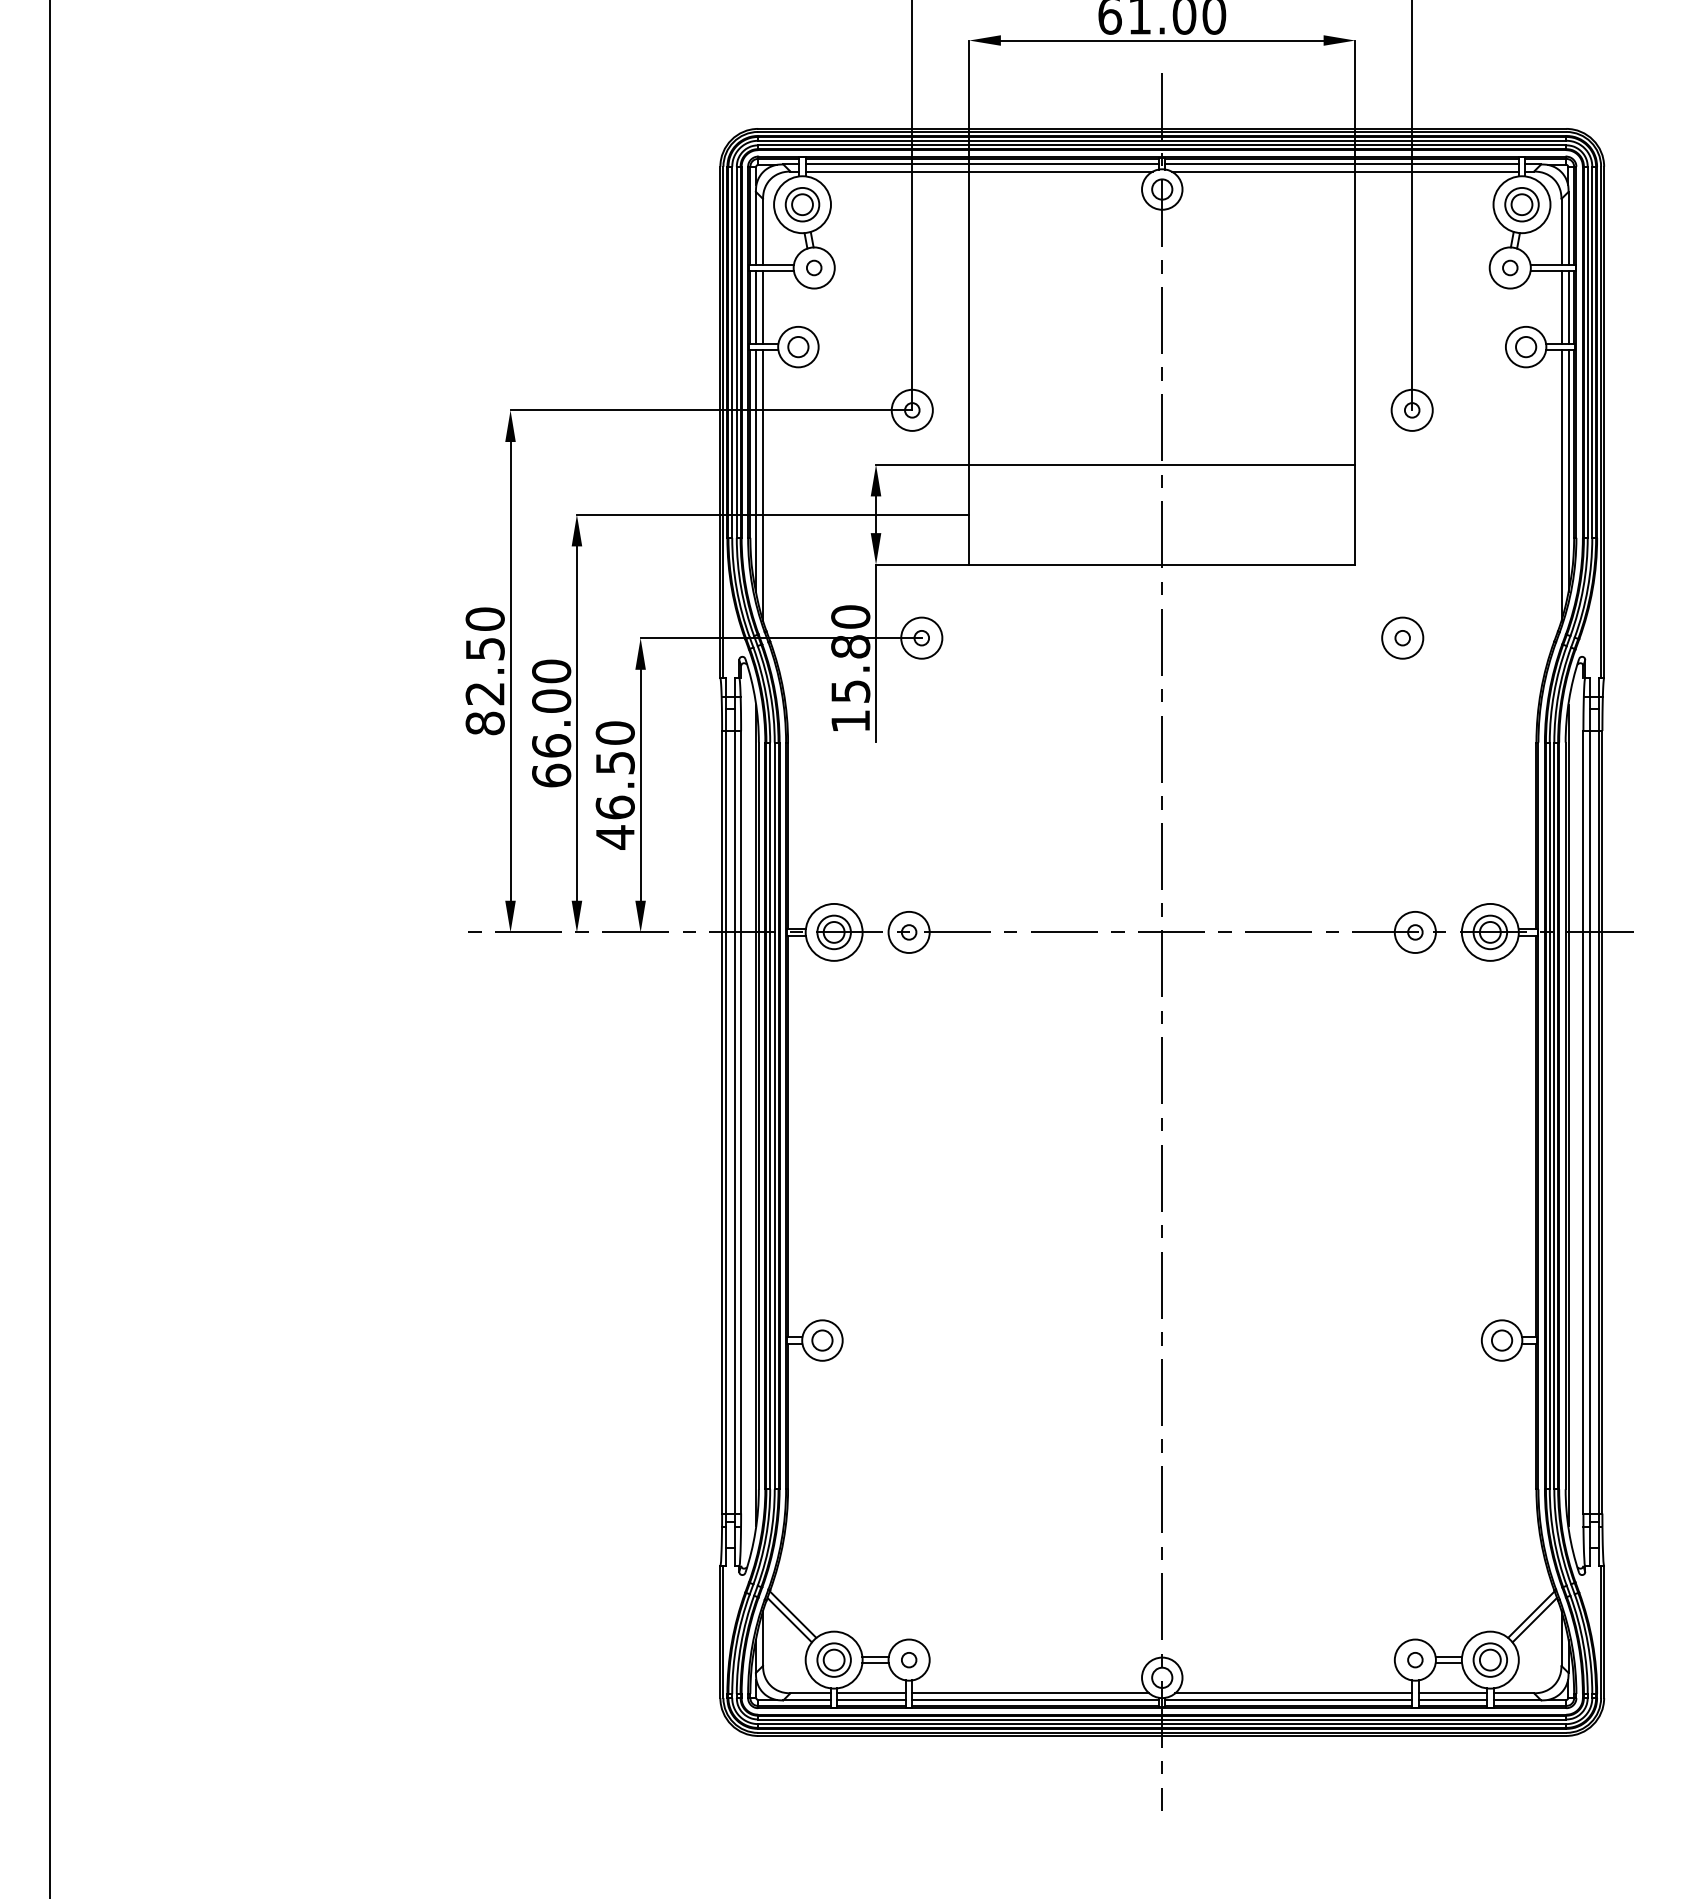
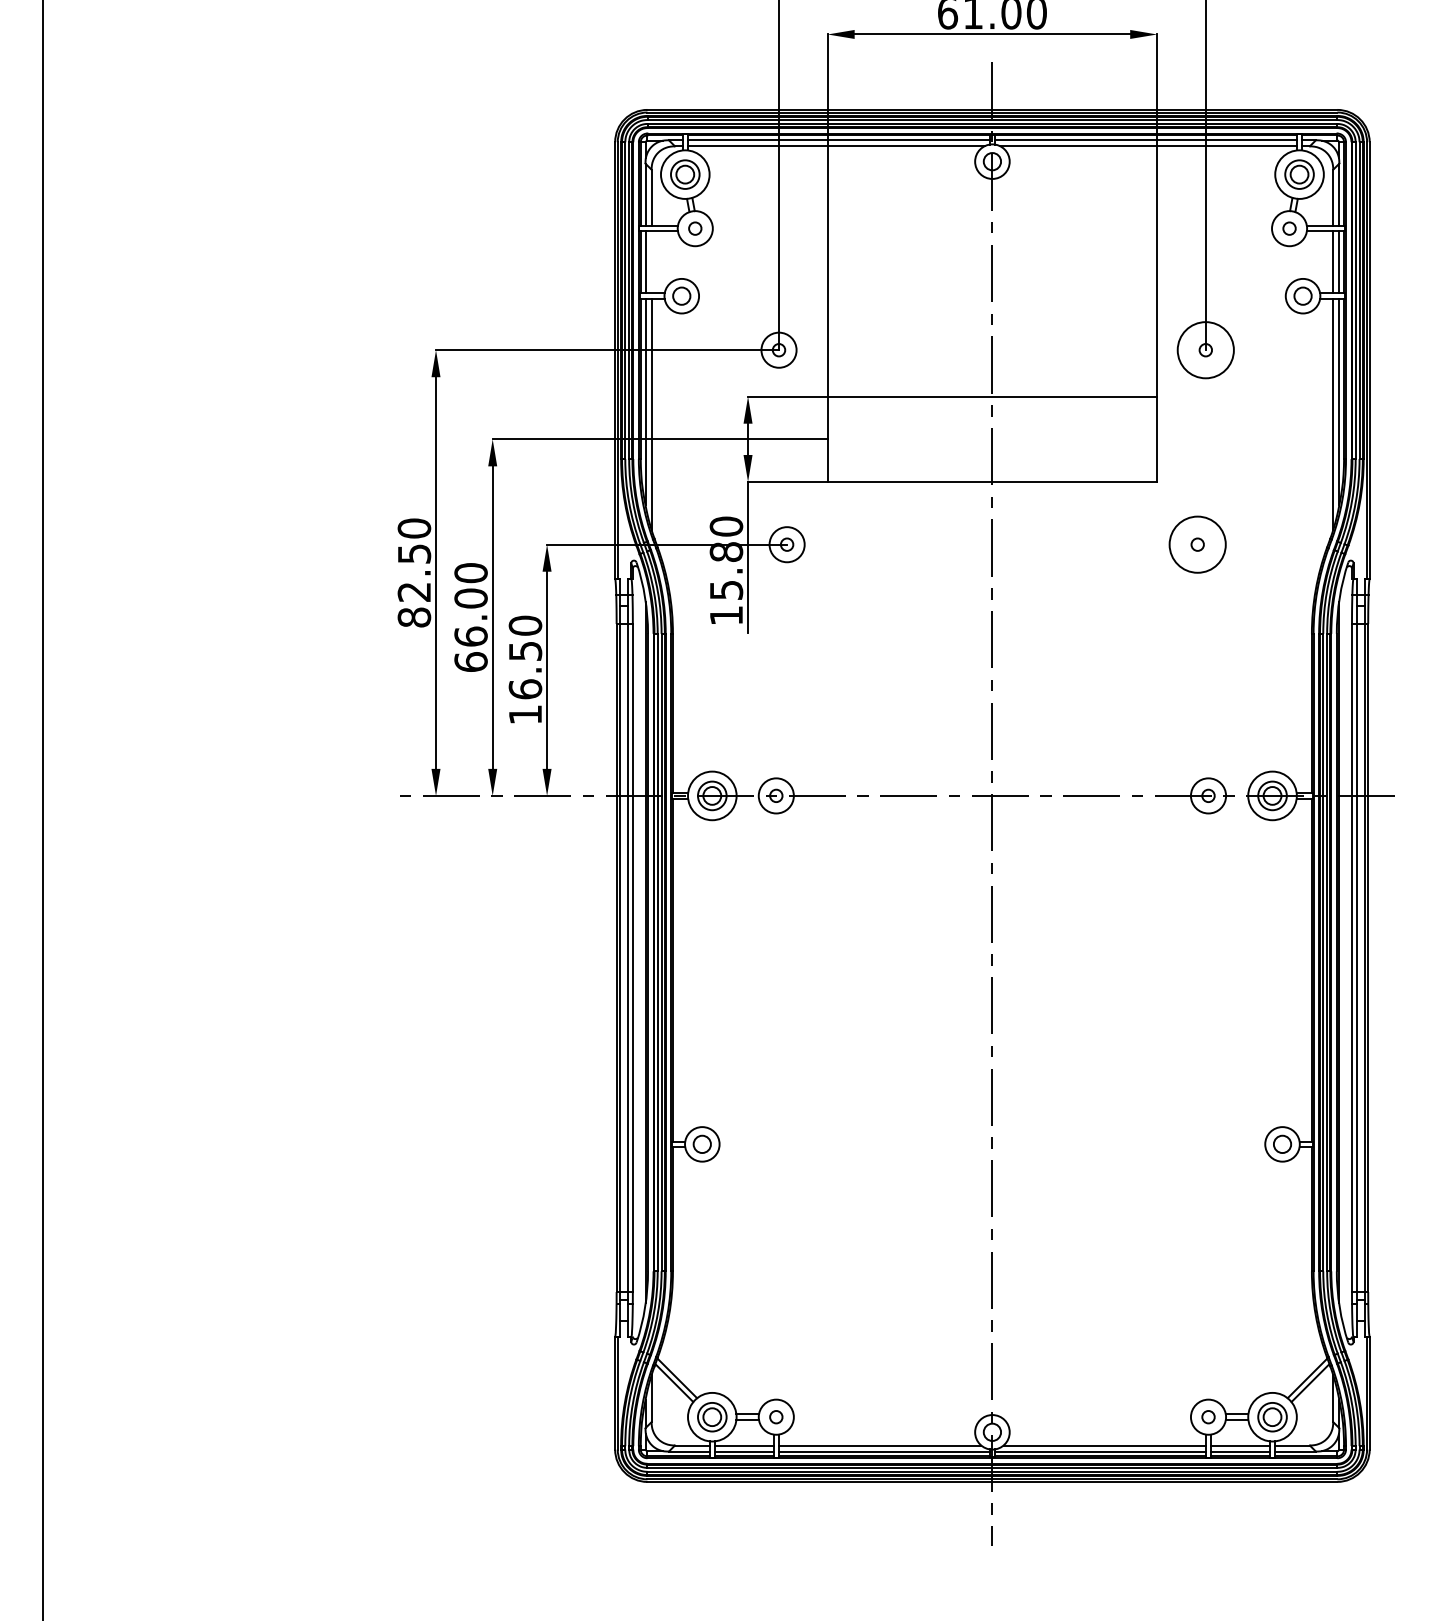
line: (762, 307) -> (651, 262), removed
circle: (1411, 409) -> (1205, 349), size x1.6
circle: (1402, 637) -> (1197, 544), size x1.6
text: (615, 837) -> (525, 714), 46.50 -> 16.50

